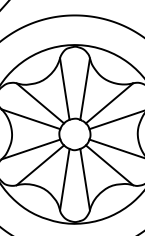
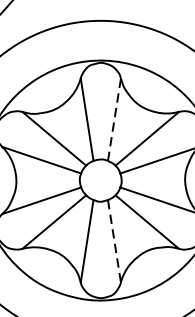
line: (85, 88) -> (114, 118), solid -> dashed
line: (85, 180) -> (114, 242), solid -> dashed

